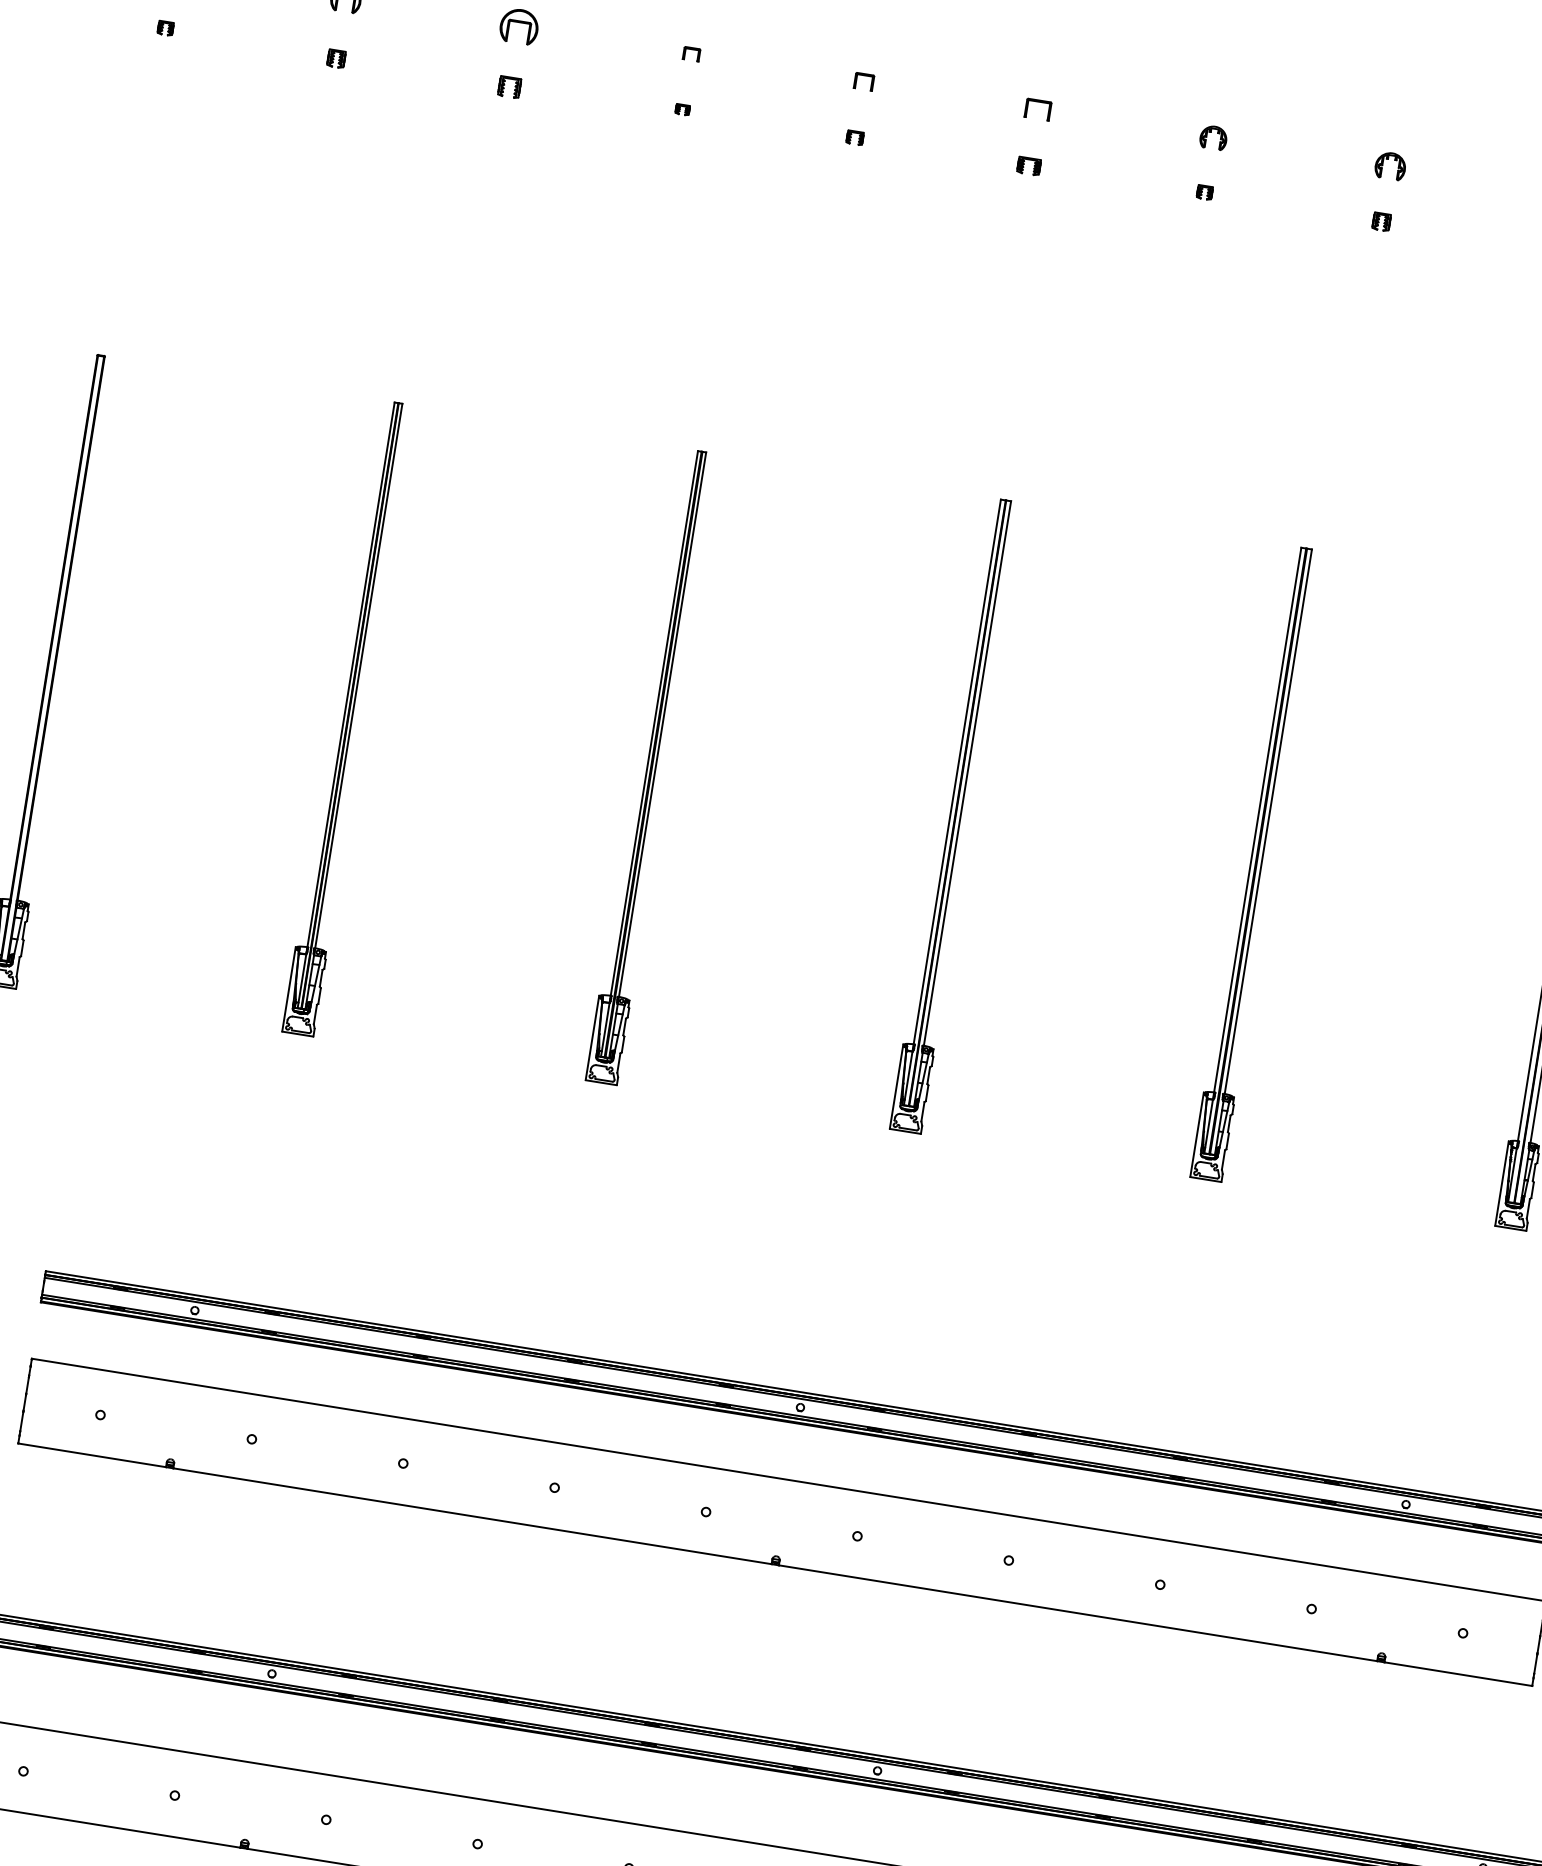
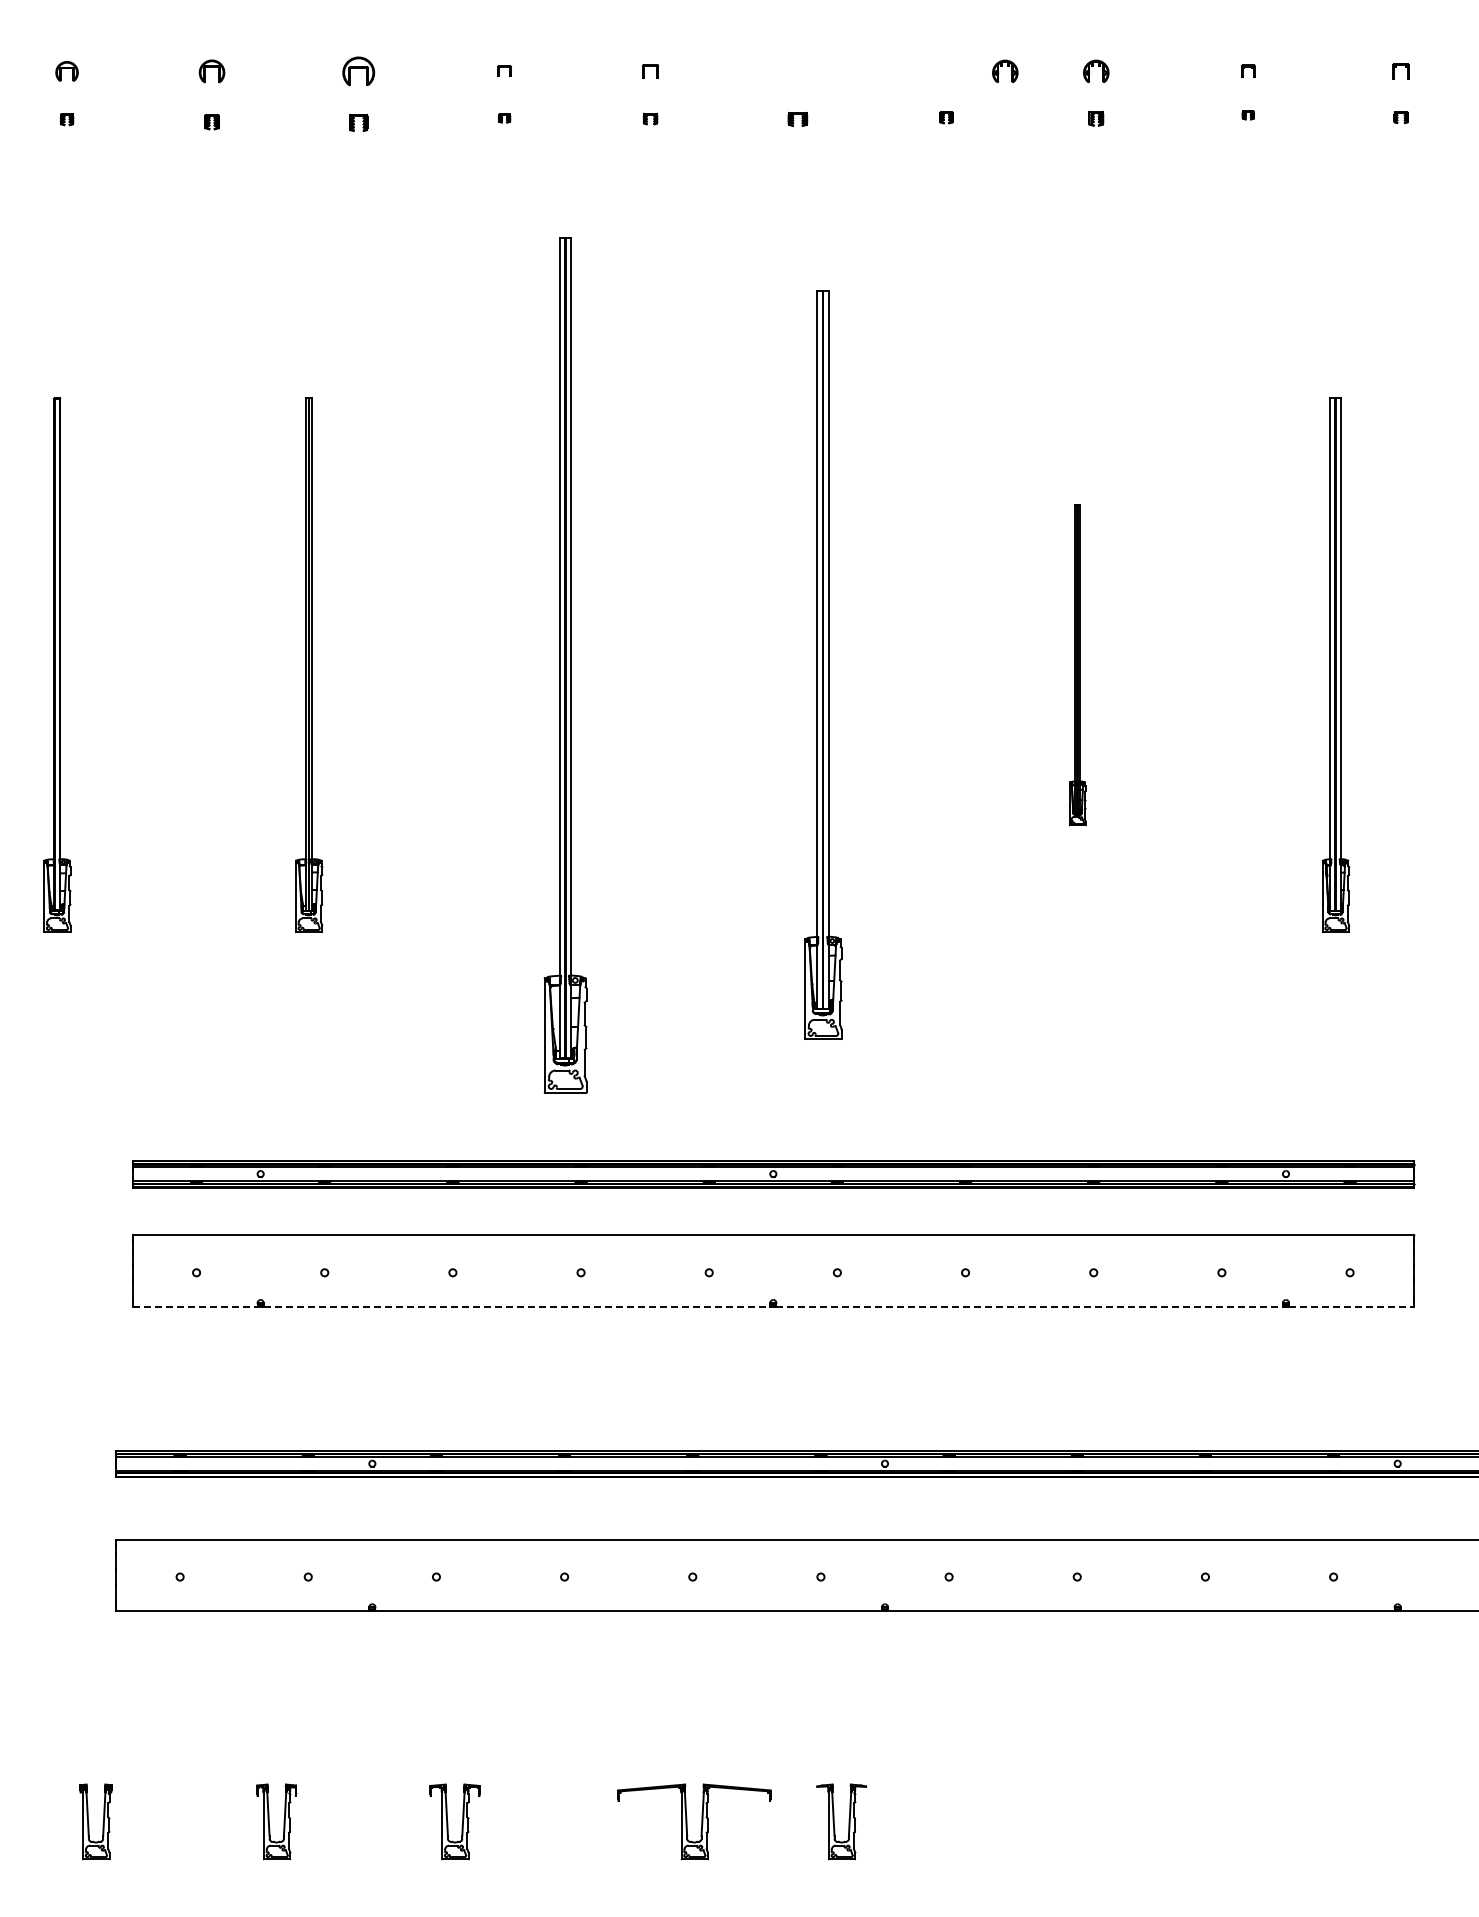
part: (1037, 108) -> (797, 70), removed
part: (1213, 137) -> (946, 71), removed
part: (1283, 147) -> (1005, 70), added
part: (652, 766) -> (566, 664), size x1.6
part: (956, 815) -> (823, 664), size x1.4
part: (1256, 863) -> (1077, 664), size x0.6
line: (92, 1455) -> (195, 1307), solid -> dashed
line: (473, 1516) -> (517, 1307), solid -> dashed
line: (1079, 1613) -> (1030, 1307), solid -> dashed
line: (1458, 1674) -> (1351, 1307), solid -> dashed

